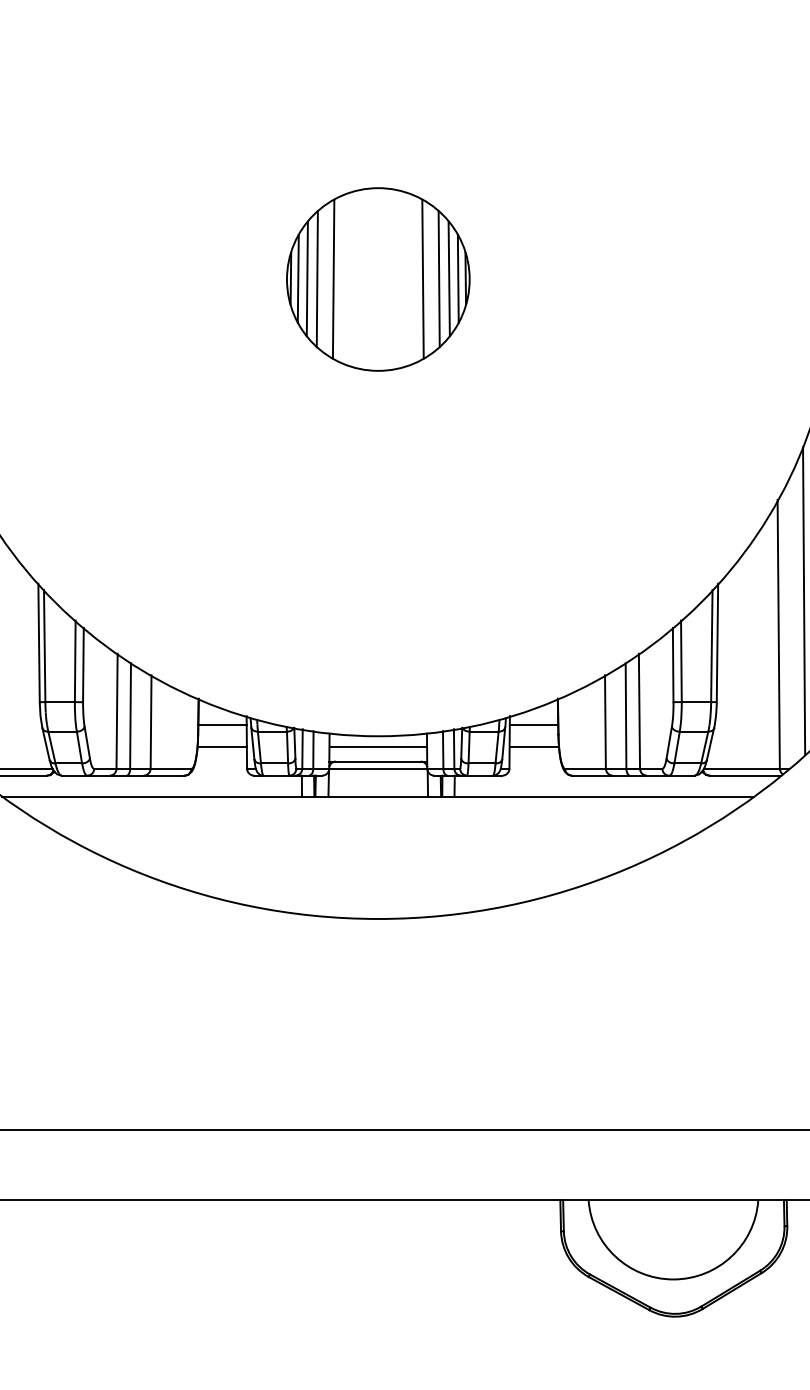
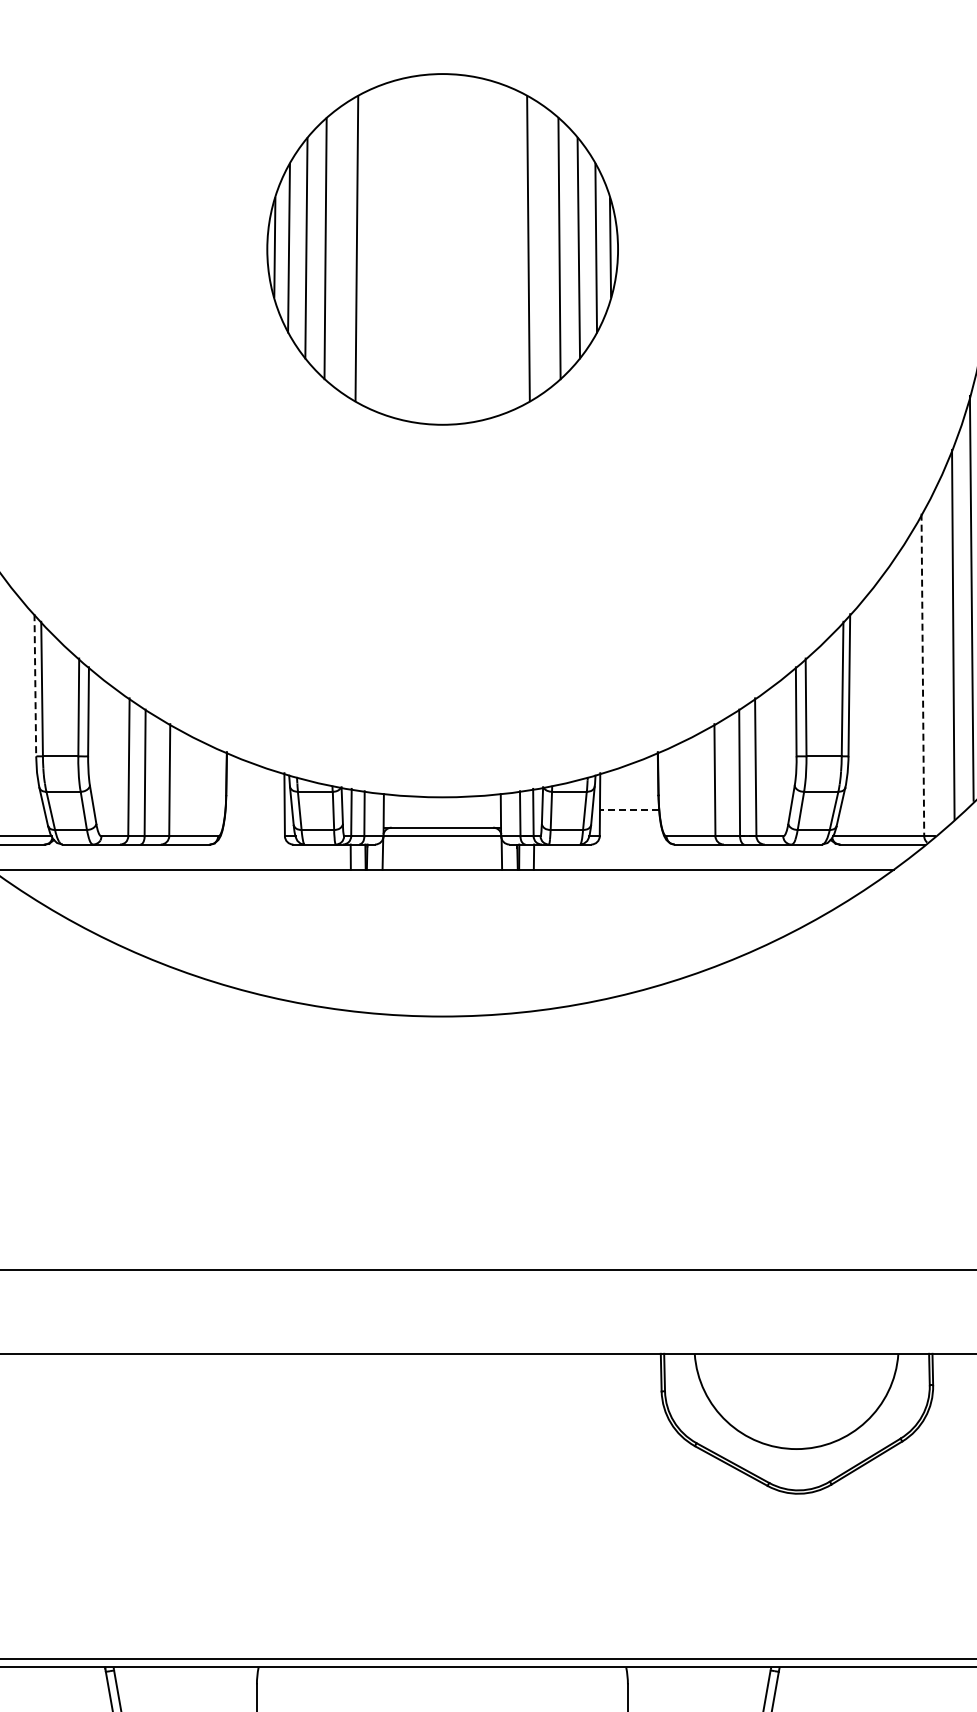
part: (377, 278) -> (441, 248), size x1.6
line: (778, 634) -> (922, 675), solid -> dashed
line: (39, 643) -> (35, 685), solid -> dashed
line: (222, 725) -> (255, 784), removed
line: (534, 725) -> (629, 784), removed
line: (221, 746) -> (254, 809), removed
line: (377, 746) -> (441, 809), removed
line: (534, 746) -> (629, 809), solid -> dashed

